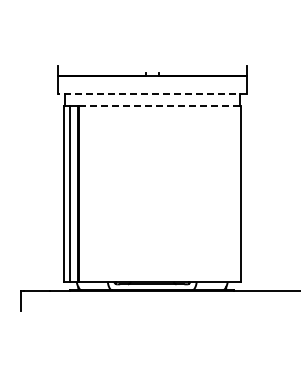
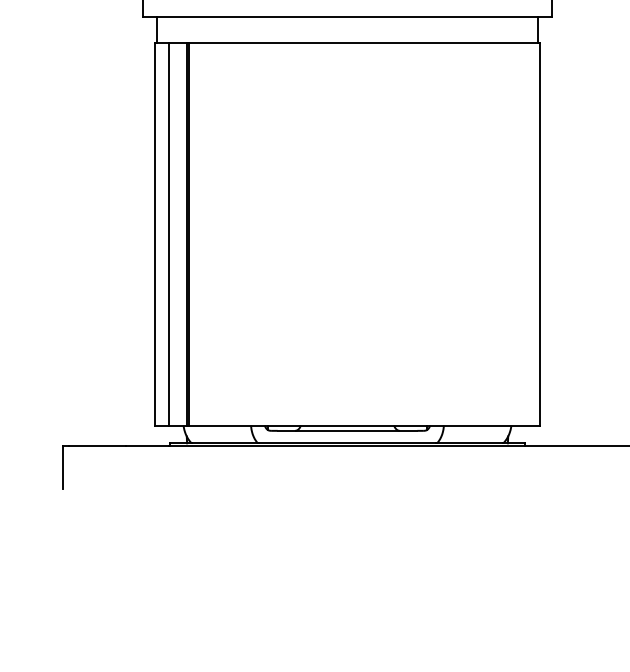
line: (151, 93) -> (345, 16), dashed -> solid
line: (160, 105) -> (365, 42), dashed -> solid

